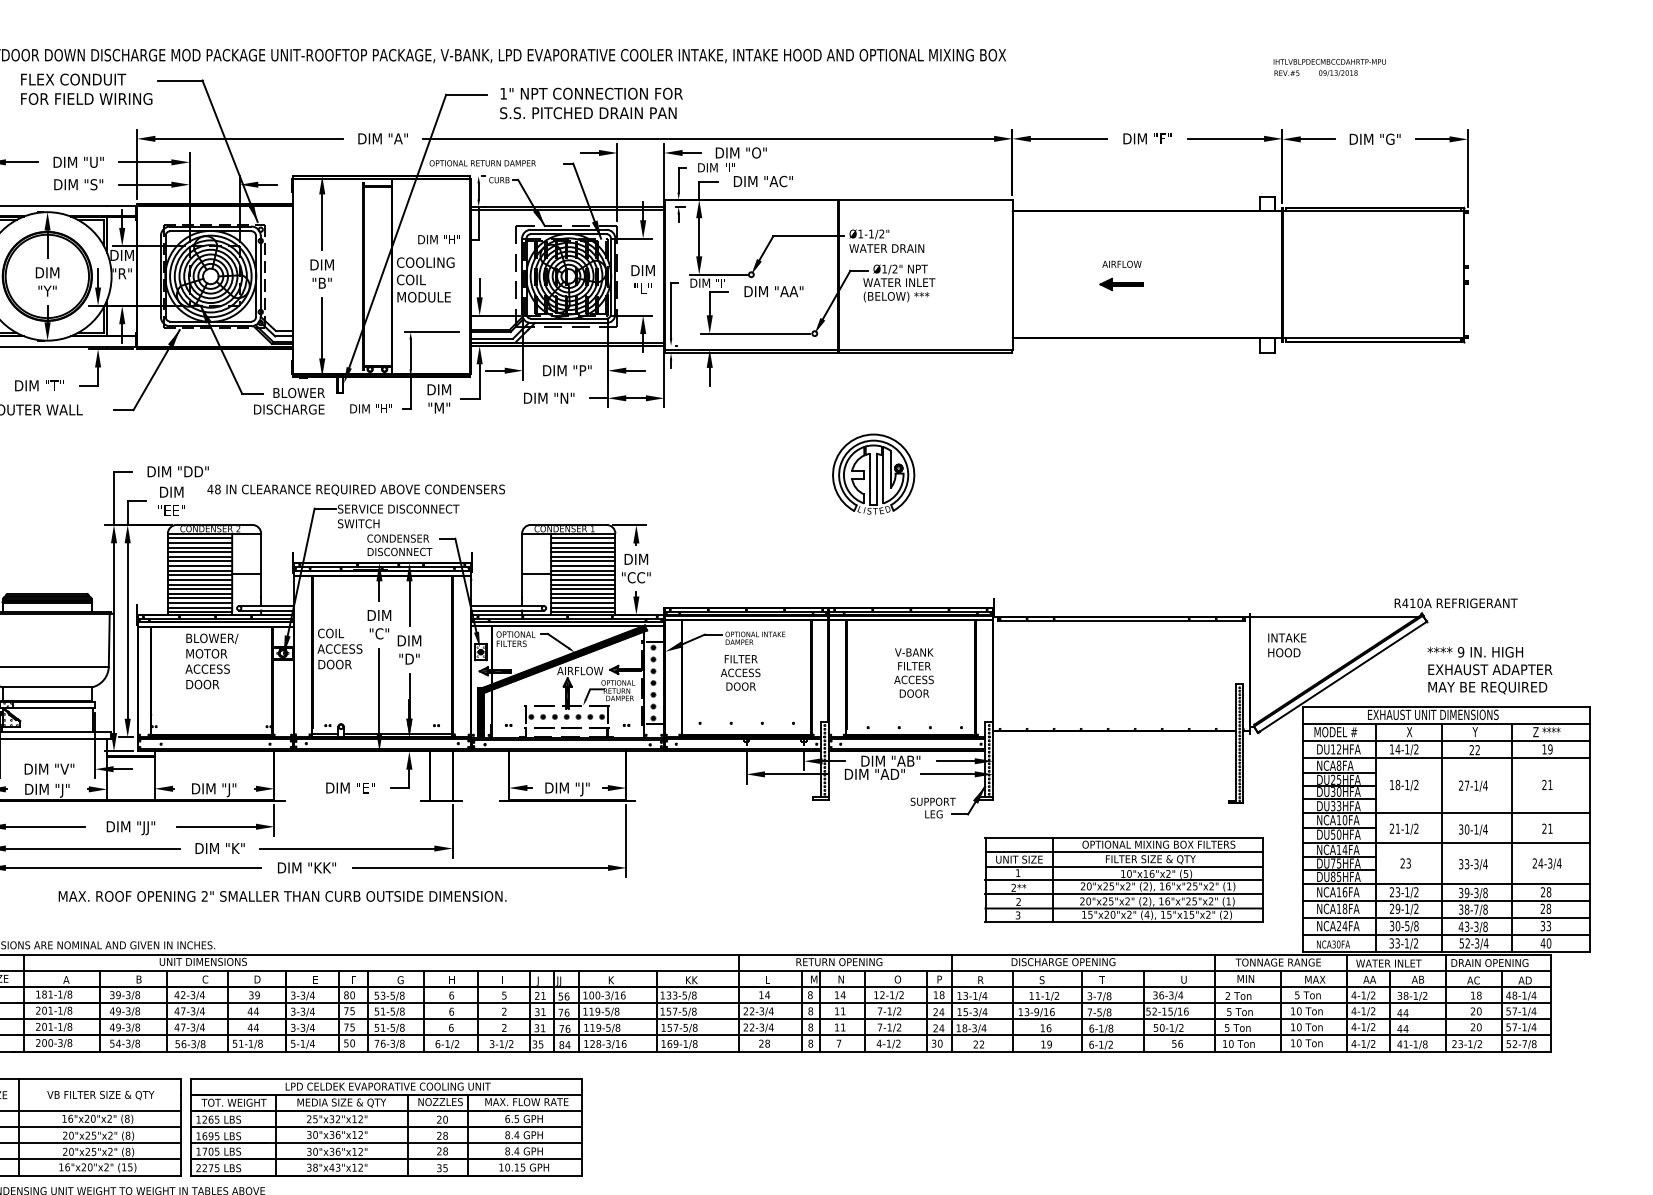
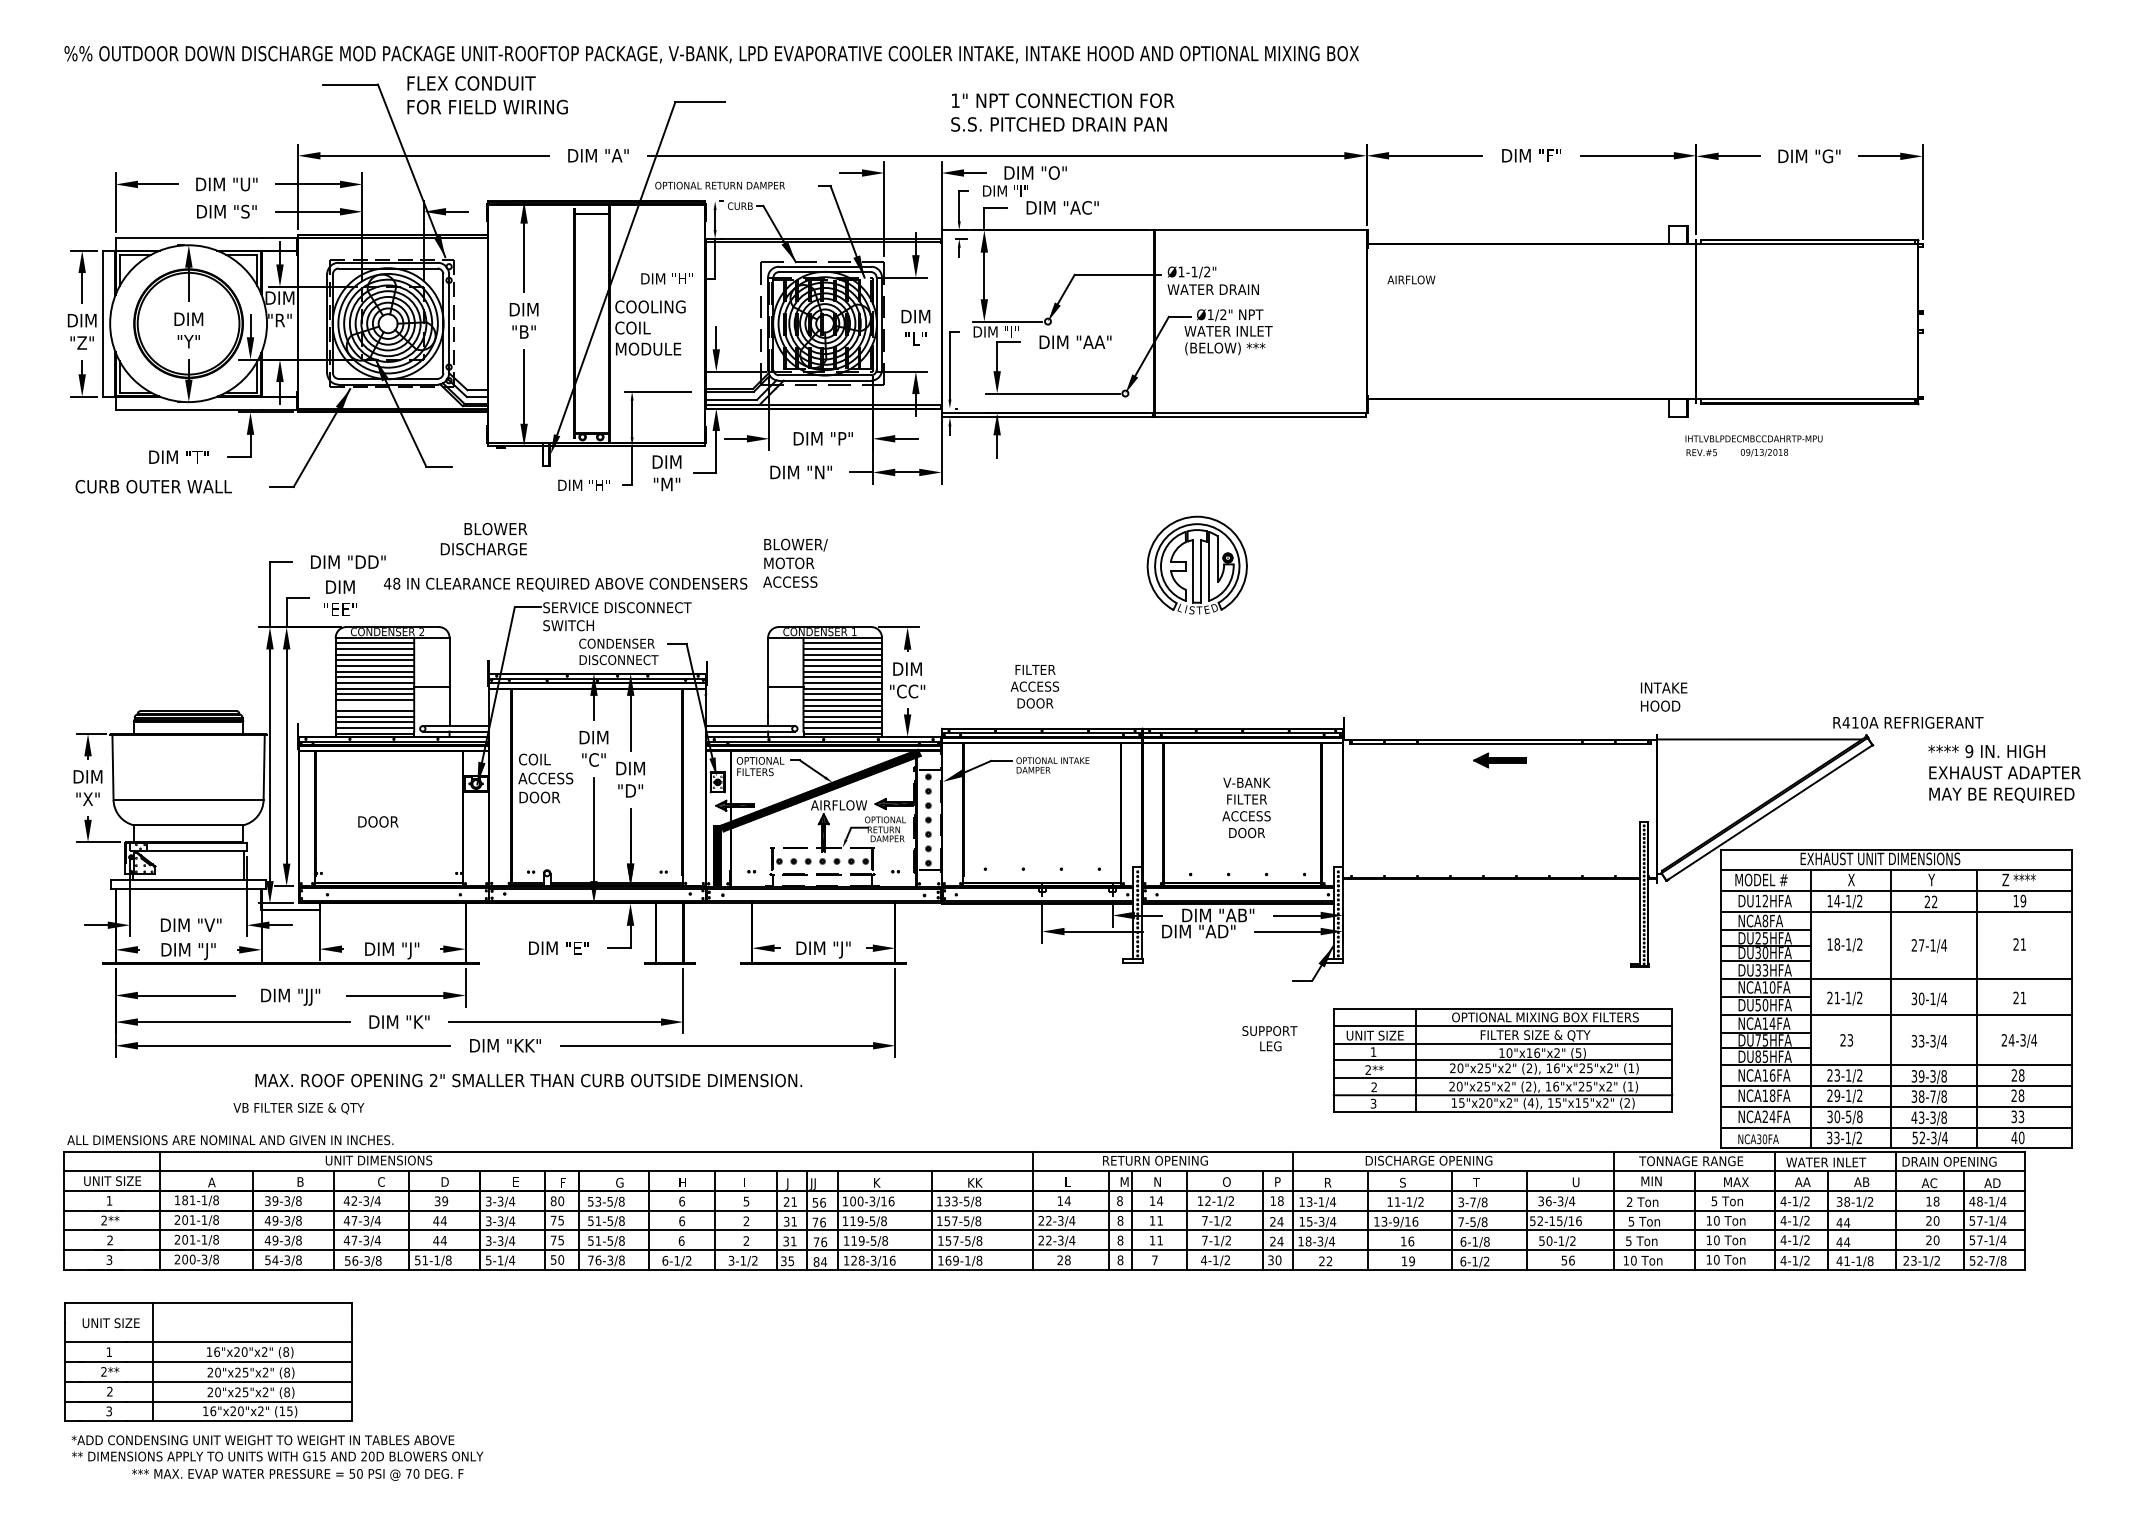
text: (1329, 67) -> (1753, 445), moved
text: (86, 89) -> (487, 95), moved
text: (591, 103) -> (1062, 112), moved
text: (1122, 263) -> (1411, 279), moved
part: (1121, 284) -> (1499, 760), moved
text: (288, 400) -> (483, 538), moved
line: (199, 589) -> (374, 705), removed
text: (1287, 644) -> (1664, 696), moved
text: (211, 653) -> (795, 562), moved
text: (1489, 670) -> (2004, 773), moved
text: (740, 672) -> (1034, 686), moved
text: (932, 807) -> (1269, 1038), moved
text: (282, 896) -> (528, 1080), moved
text: (100, 1095) -> (298, 1108), moved
part: (385, 1126) -> (601, 1361), removed

